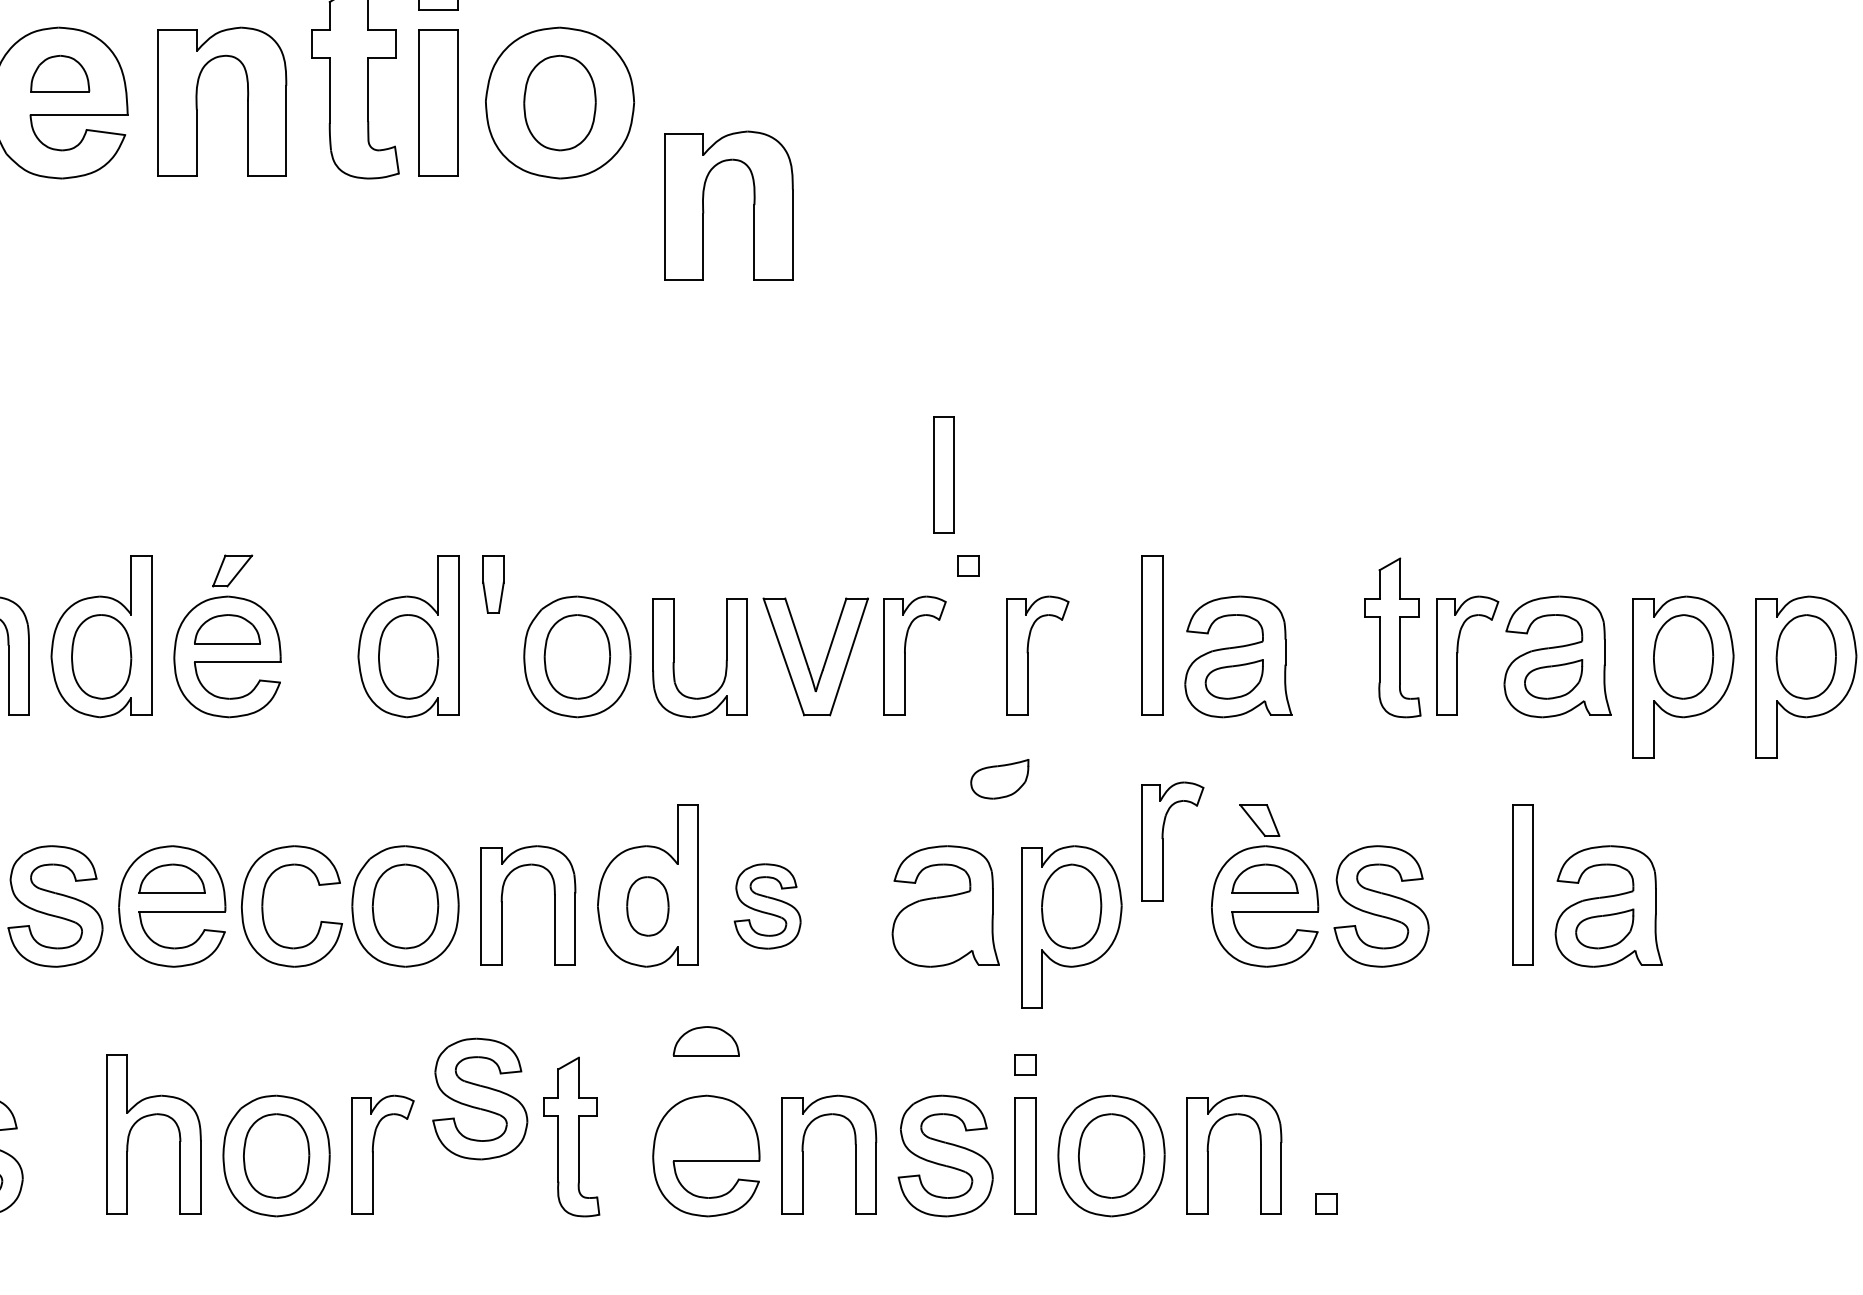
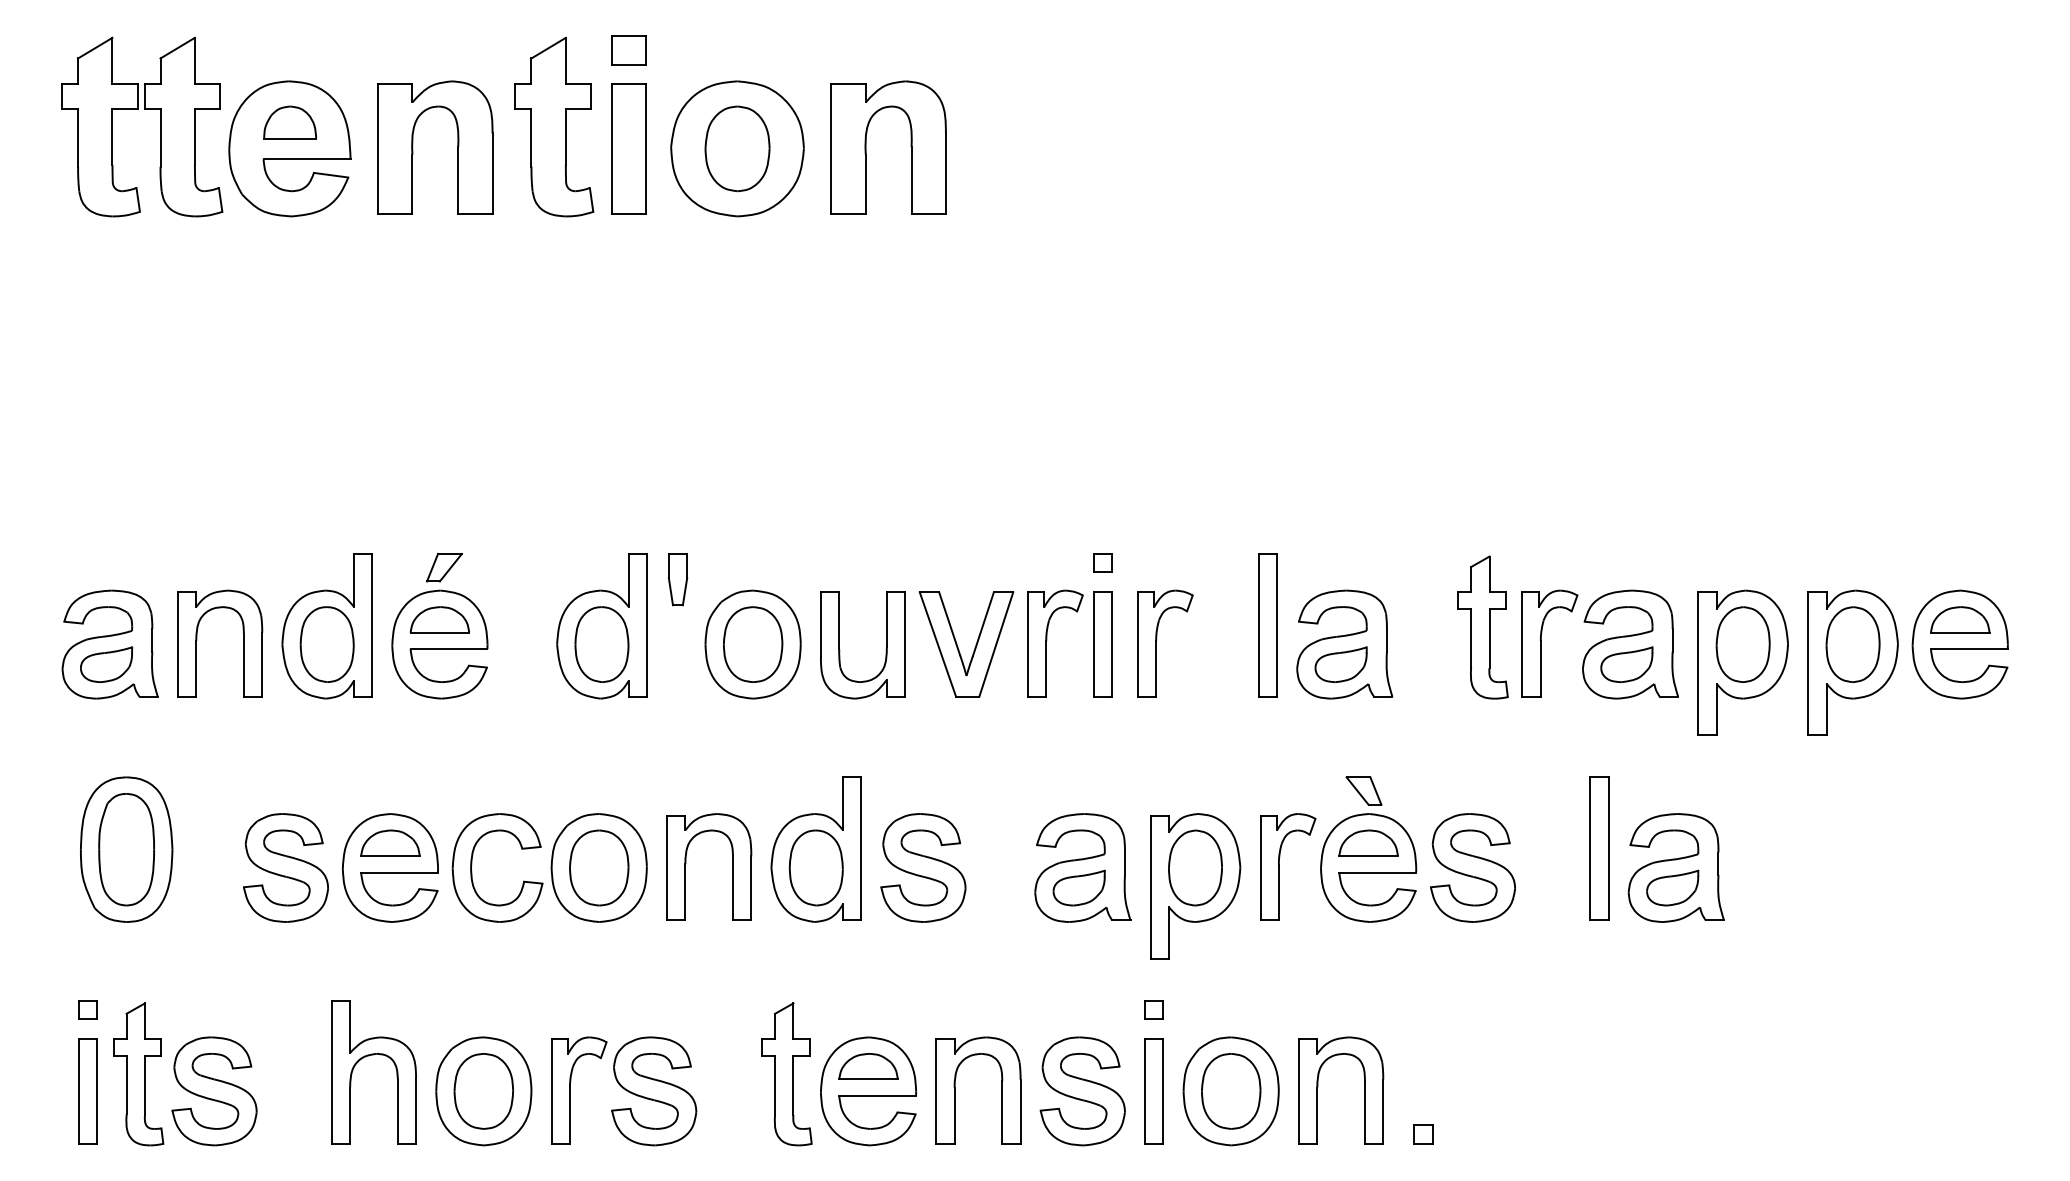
part: (704, 205) -> (866, 147), moved
part: (943, 474) -> (1102, 644), moved
part: (999, 778) -> (1078, 887), moved
part: (1163, 841) -> (1279, 866), moved
part: (647, 905) -> (815, 867), size x1.43
part: (767, 905) -> (923, 867), size x1.43
part: (706, 1041) -> (868, 1066), moved
part: (480, 1099) -> (654, 1091), moved
part: (571, 1137) -> (786, 1074), moved

